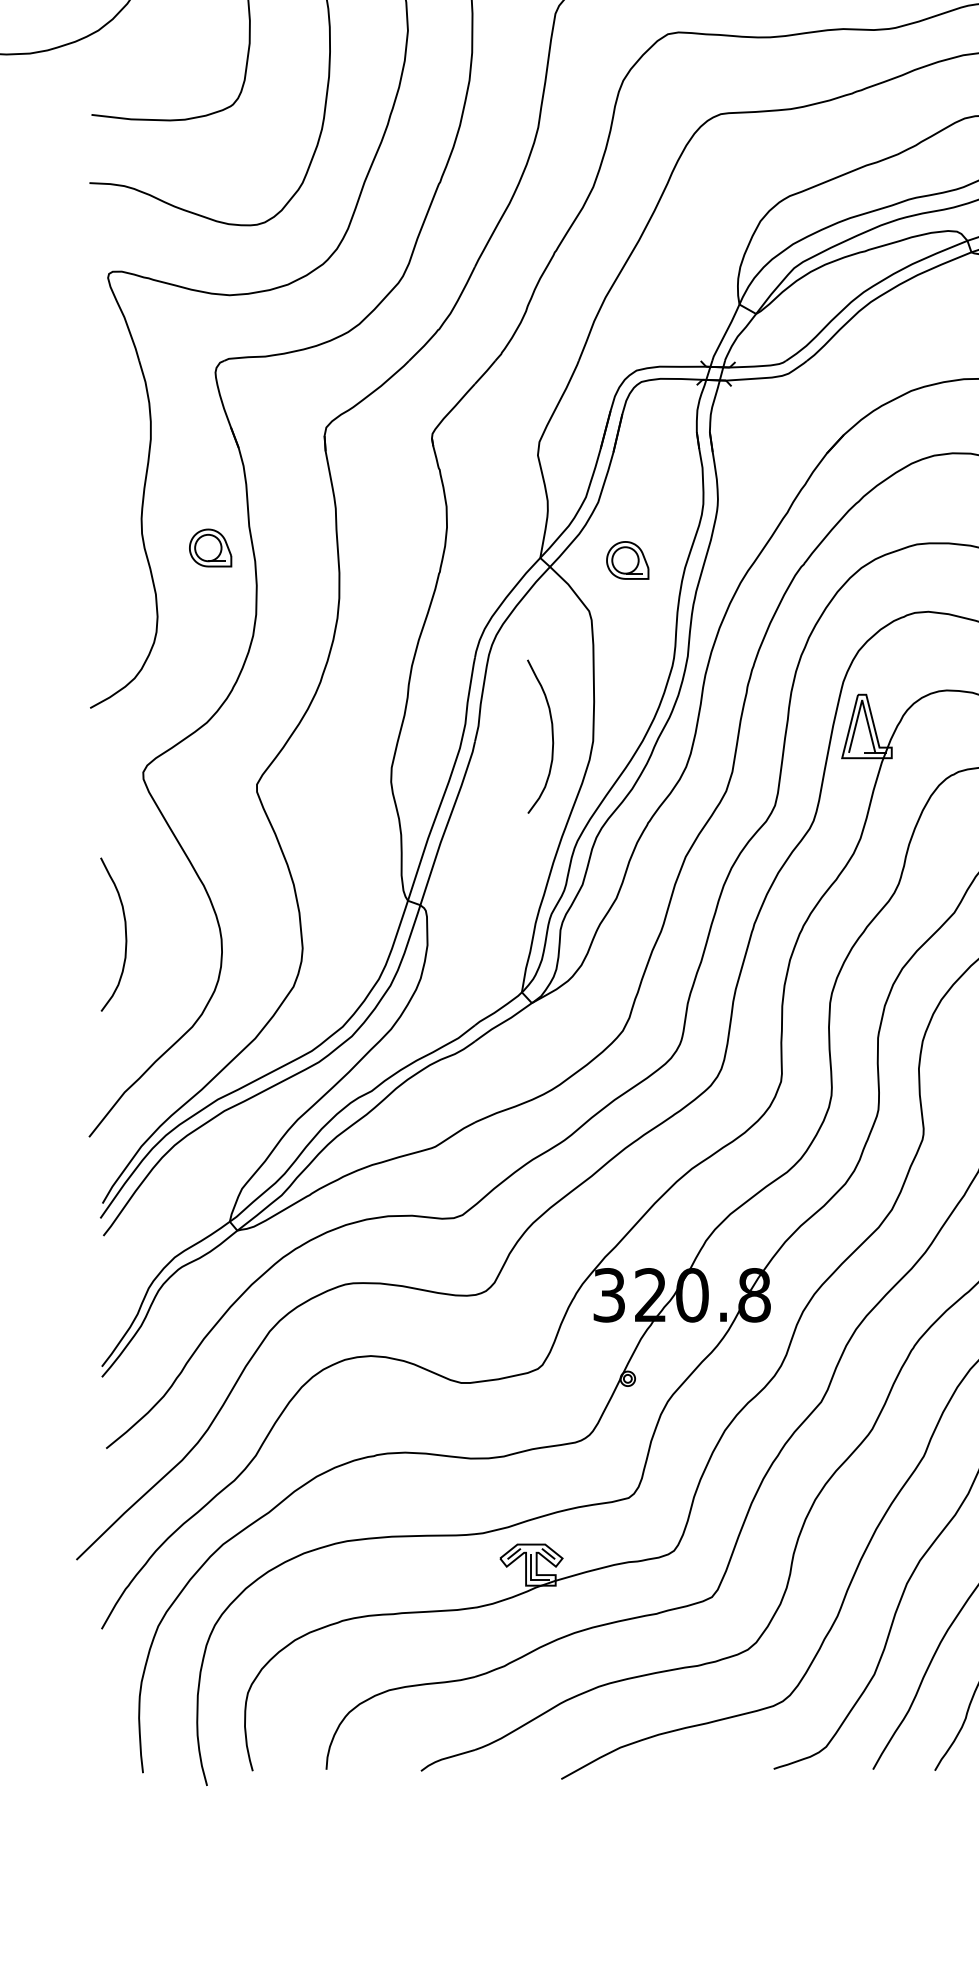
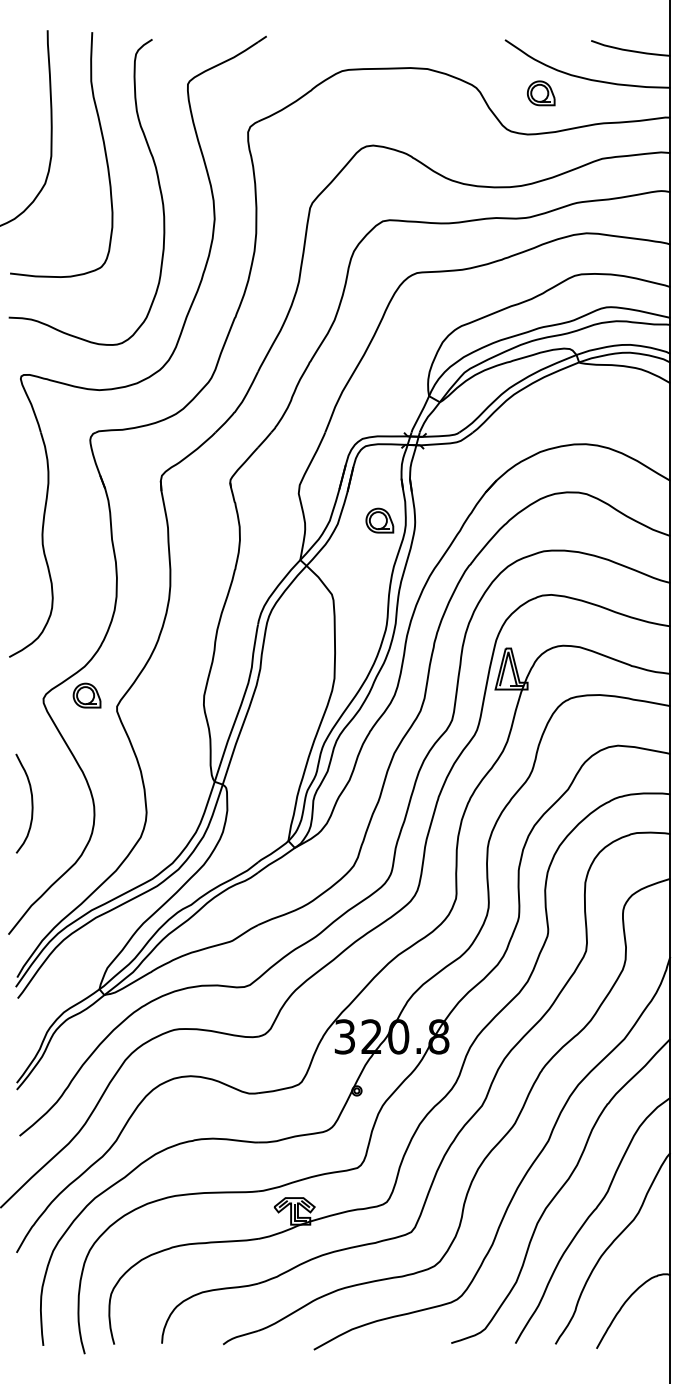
part: (209, 547) -> (86, 695), moved
part: (627, 560) -> (379, 520), moved
curve: (551, 736) -> (307, 675), removed

